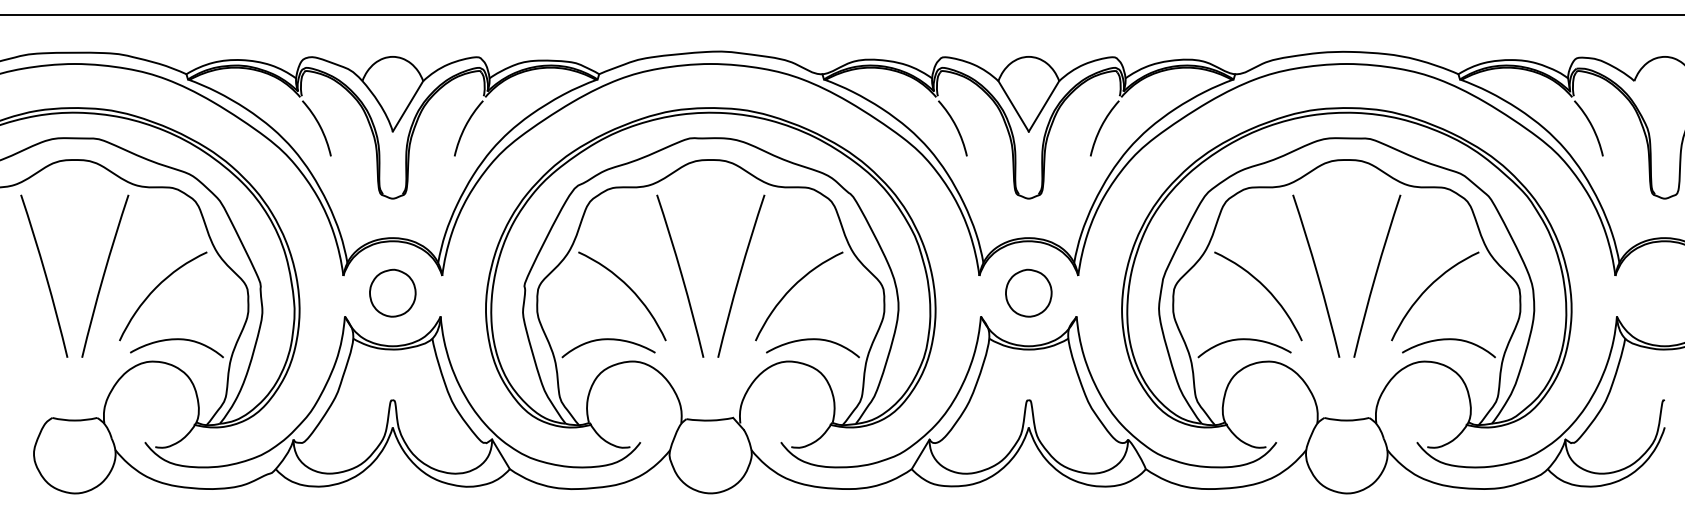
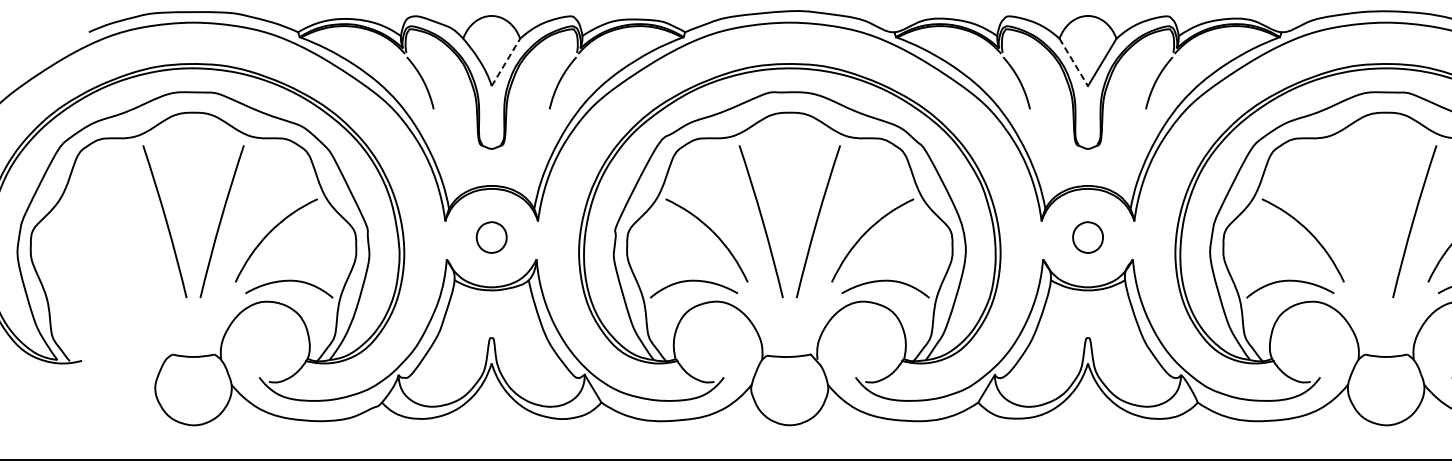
line: (408, 105) -> (506, 61), solid -> dashed
line: (1013, 106) -> (1073, 62), solid -> dashed
curve: (1316, 274) -> (1357, 220), removed
part: (392, 292) -> (491, 236), size x0.7
part: (1028, 292) -> (1087, 236), size x0.7

